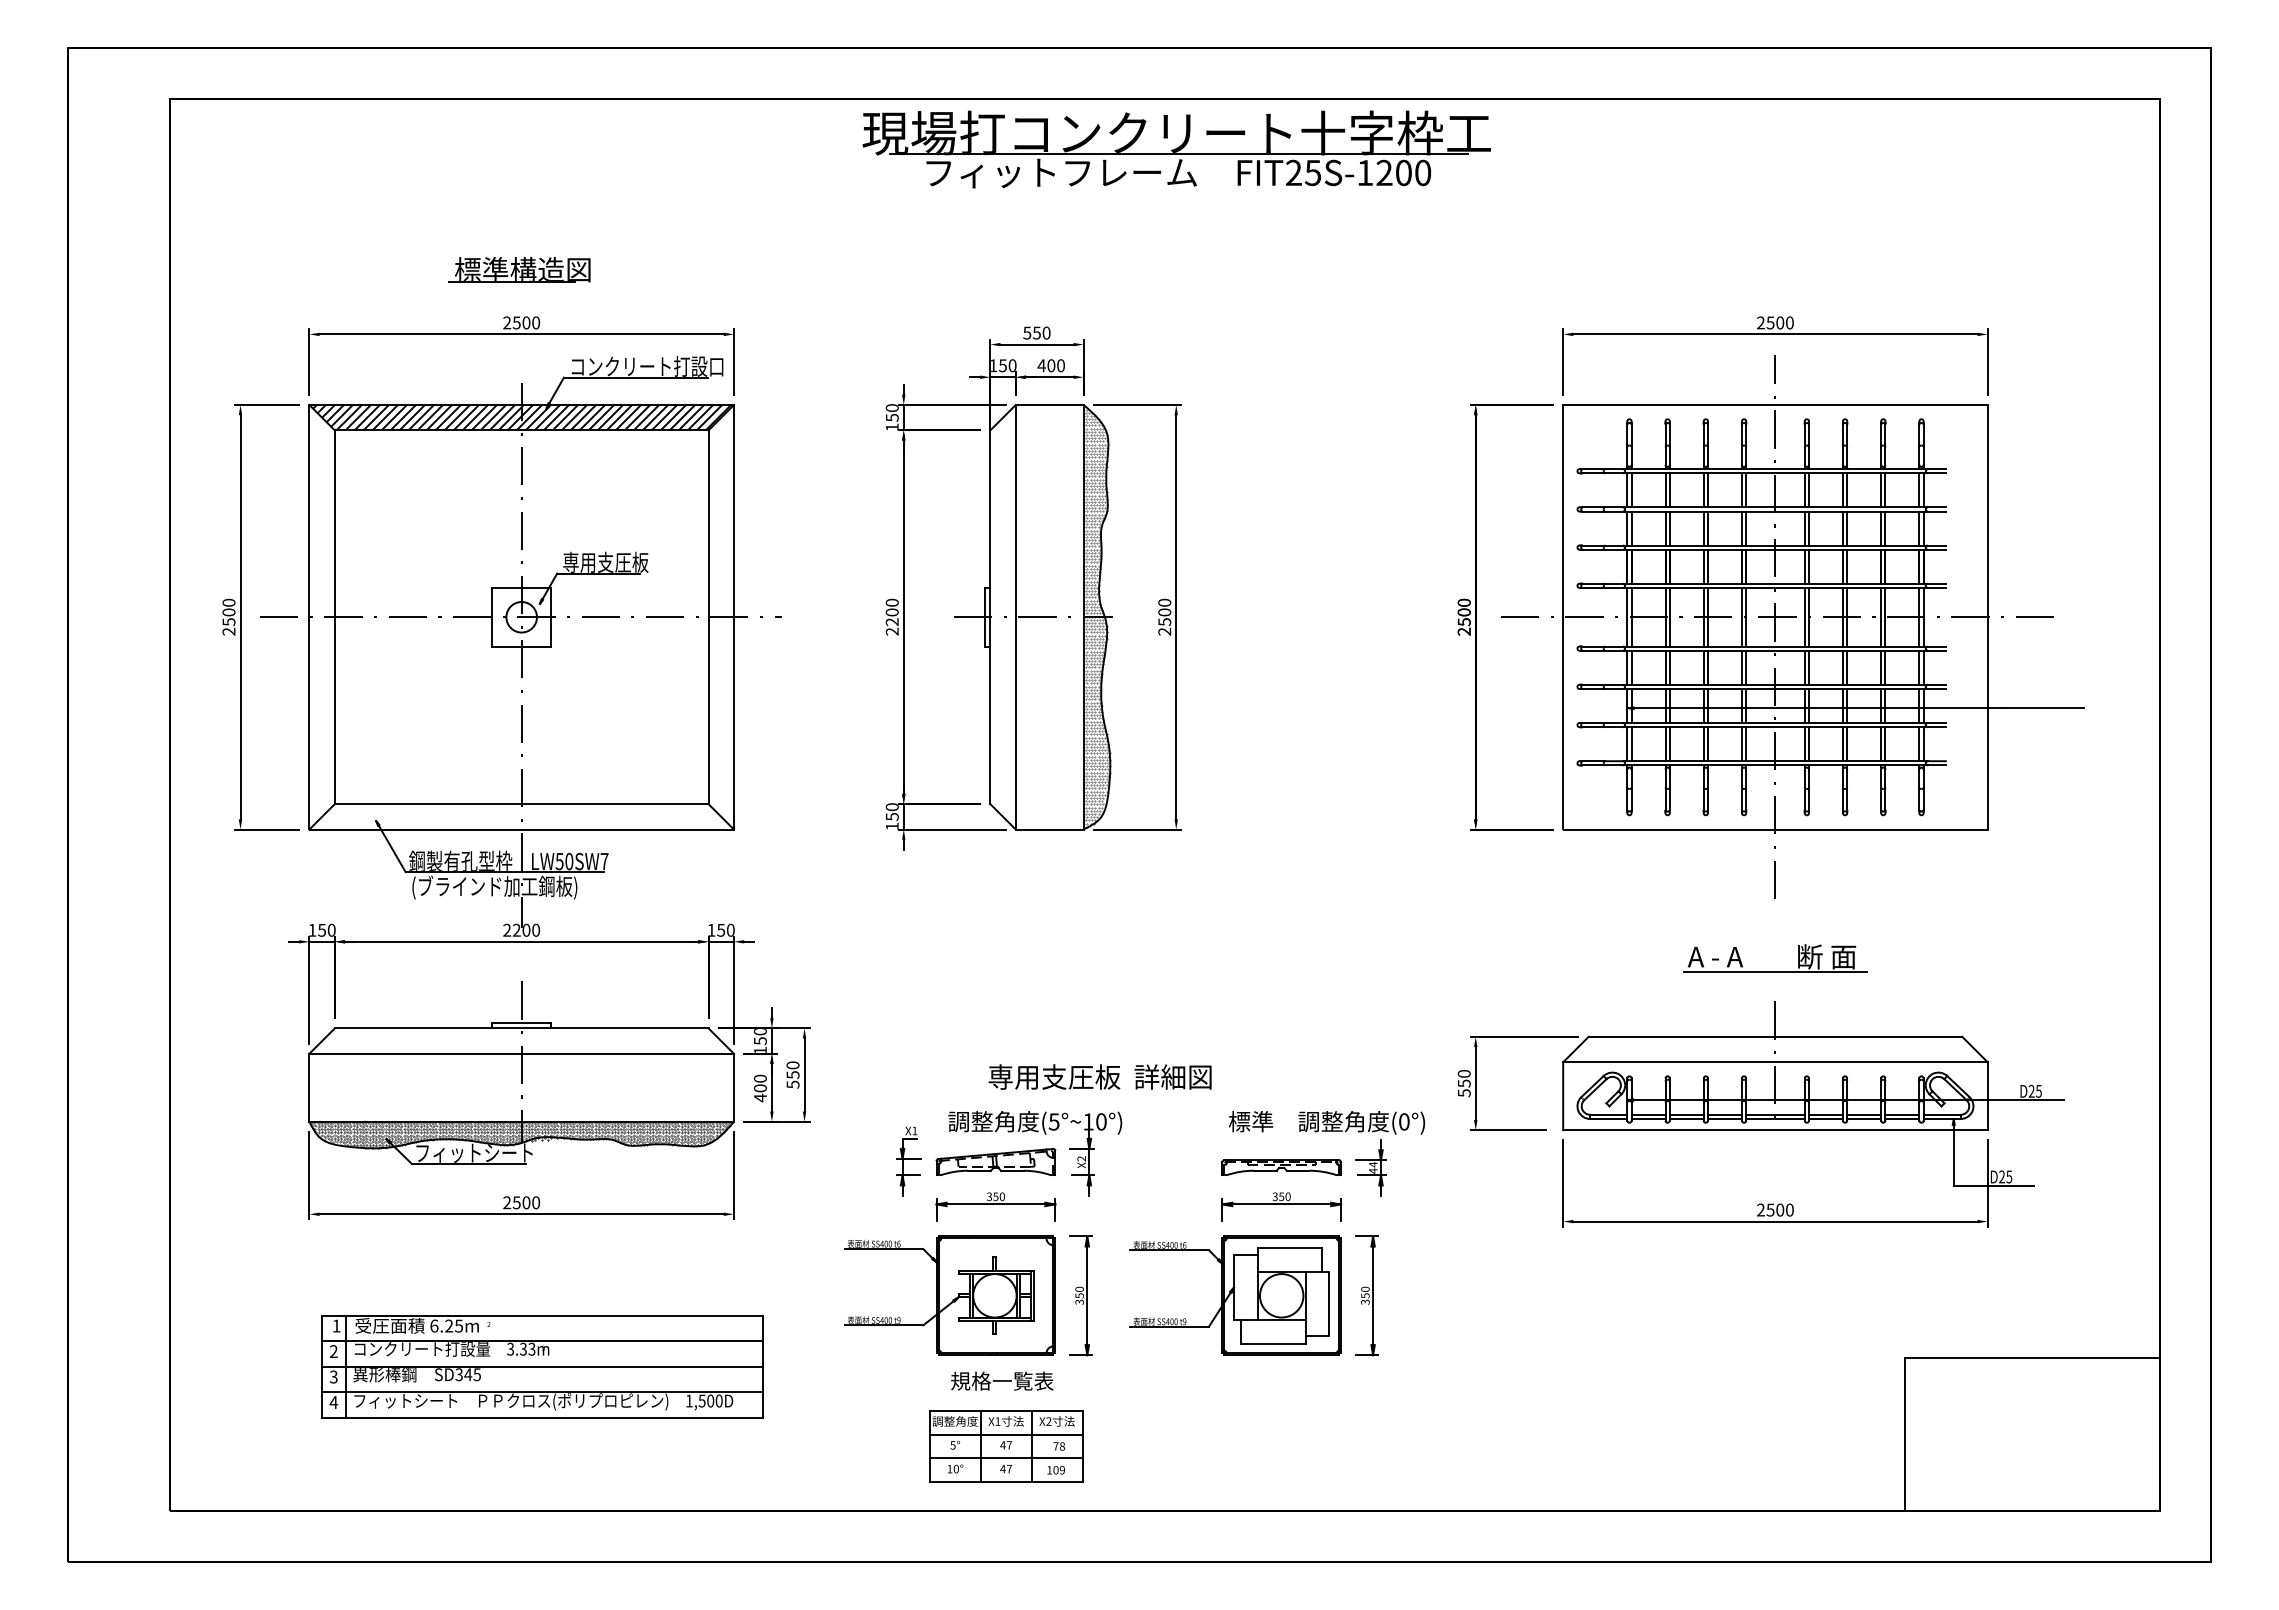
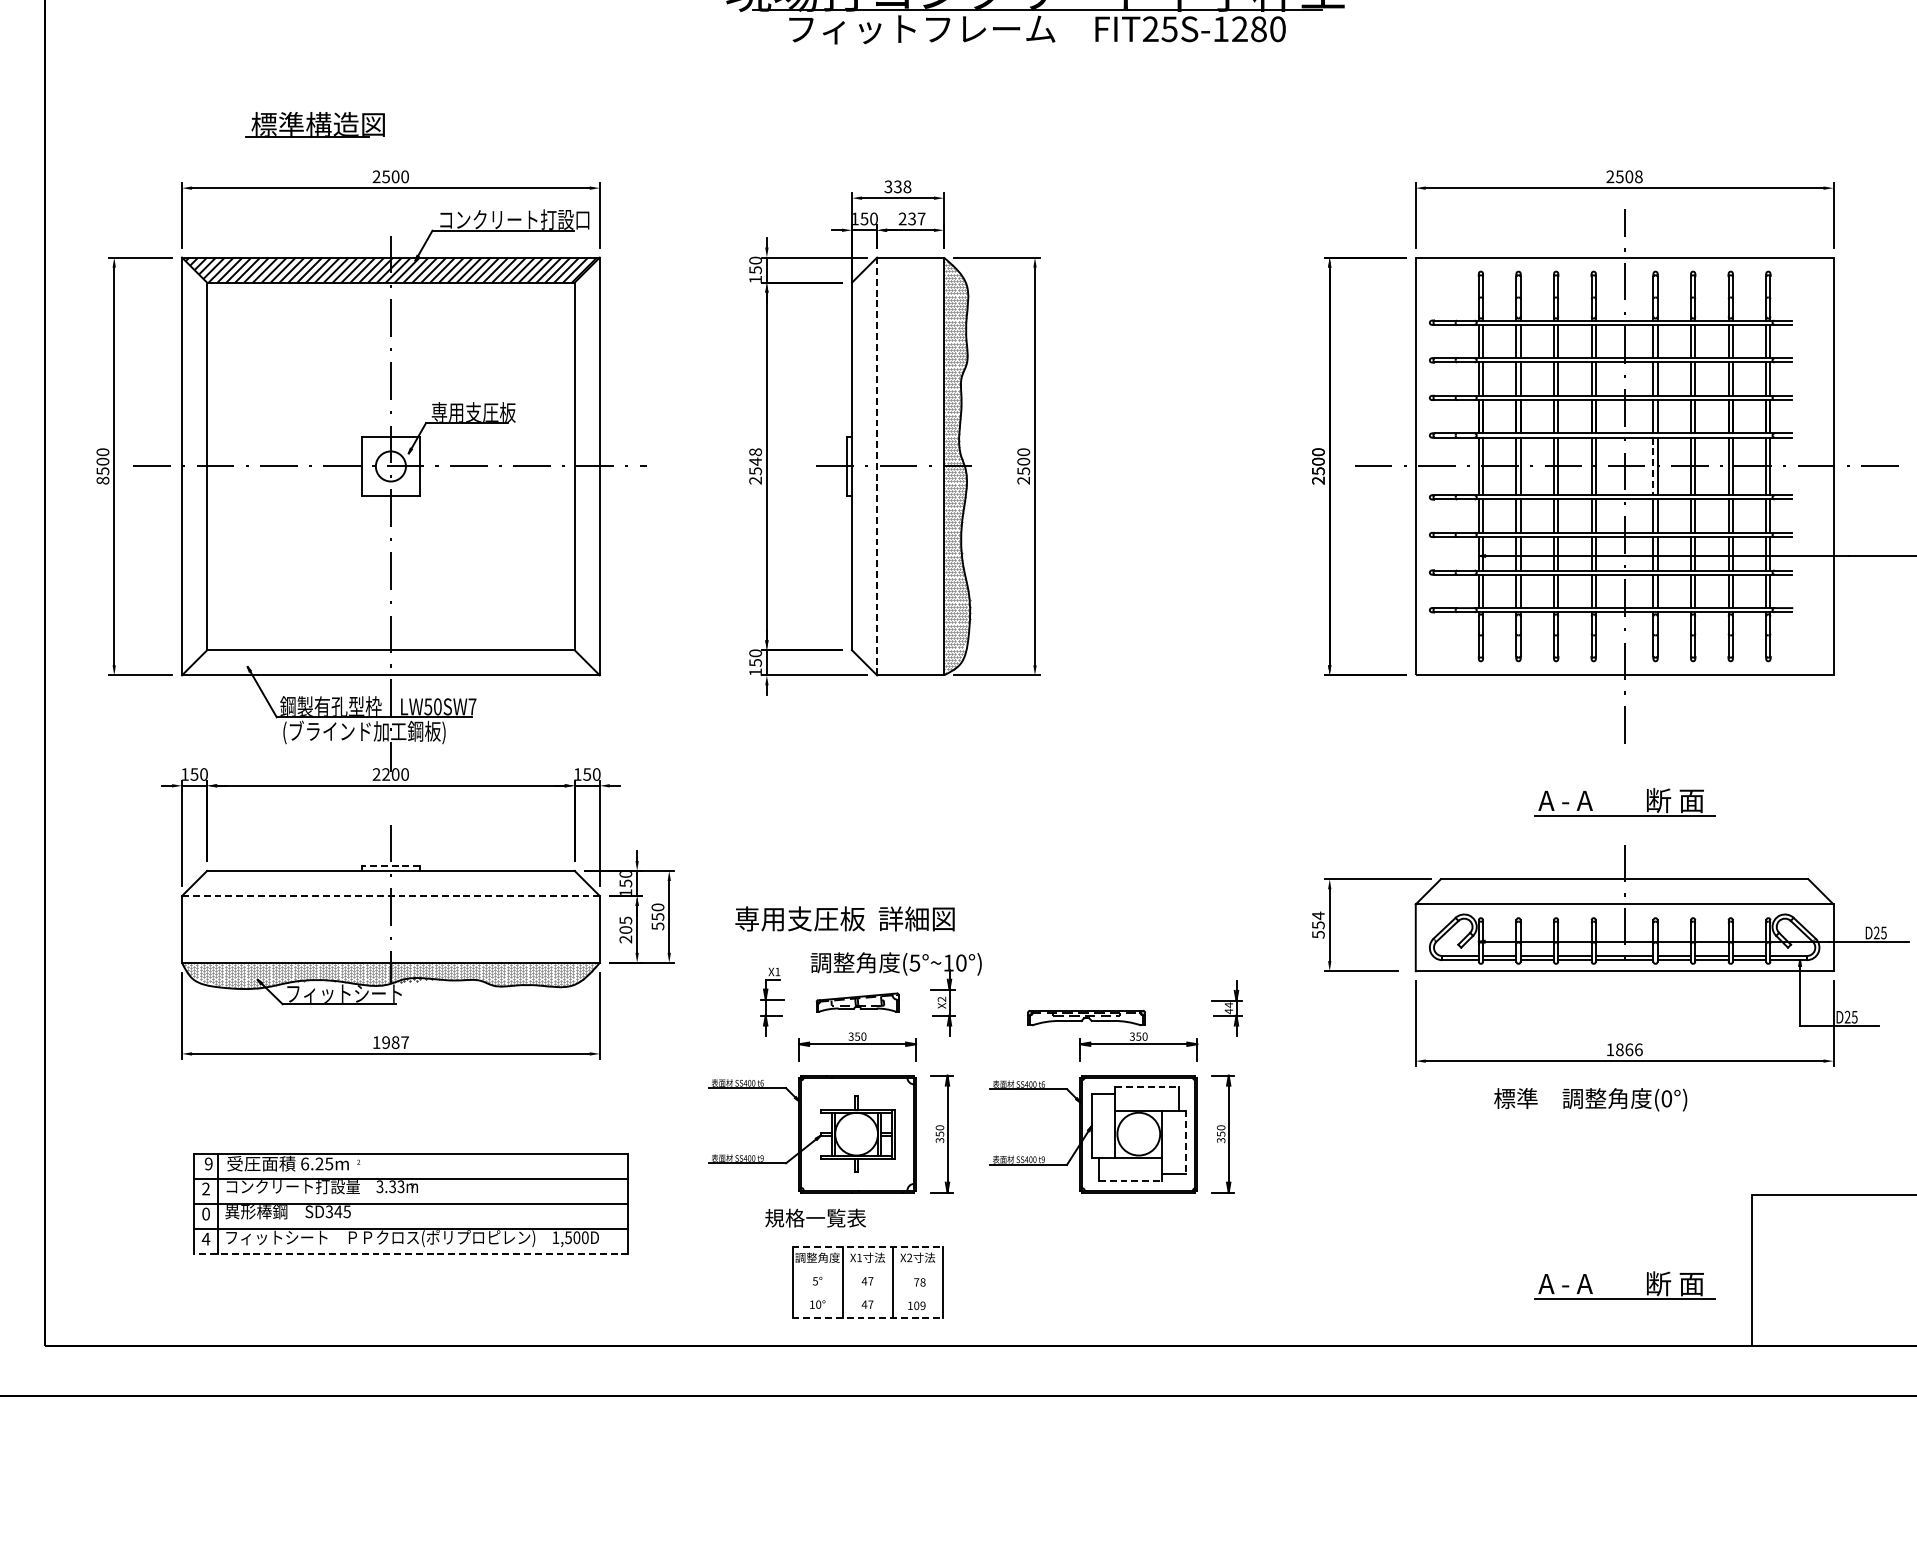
text: (1403, 172) -> (1258, 28), FIT25S-1200 -> FIT25S-1280
part: (519, 269) -> (314, 124), moved
text: (1789, 322) -> (1638, 176), 2500 -> 2508
text: (1036, 332) -> (897, 186), 550 -> 338
text: (1050, 365) -> (911, 218), 400 -> 237
text: (891, 612) -> (754, 461), 2200 -> 2548
line: (1015, 616) -> (876, 465), solid -> dashed
line: (1804, 617) -> (1653, 466), solid -> dashed
text: (228, 631) -> (102, 480), 2500 -> 8500
line: (521, 1023) -> (390, 866), solid -> dashed
line: (522, 1053) -> (391, 895), solid -> dashed
text: (1463, 1073) -> (1317, 915), 550 -> 554
text: (1099, 1076) -> (844, 918), moved
text: (759, 1088) -> (624, 930), 400 -> 205
text: (1326, 1122) -> (1590, 1099), moved
hatch: (521, 1135) -> (390, 976), removed
part: (995, 1161) -> (857, 1001), size x0.7
part: (1281, 1167) -> (1086, 1017), moved
text: (521, 1202) -> (390, 1042), 2500 -> 1987
text: (1775, 1209) -> (1624, 1049), 2500 -> 1866
line: (1290, 1248) -> (1147, 1087), solid -> dashed
line: (1329, 1304) -> (1185, 1142), solid -> dashed
text: (336, 1325) -> (208, 1163), 1 -> 9
line: (1273, 1343) -> (1130, 1181), solid -> dashed
text: (333, 1376) -> (205, 1213), 3 -> 0
text: (1002, 1380) -> (815, 1217), moved
line: (1006, 1410) -> (867, 1247), solid -> dashed
line: (542, 1417) -> (411, 1253), solid -> dashed
line: (1005, 1434) -> (866, 1270), removed
line: (1005, 1458) -> (866, 1294), removed
part: (1775, 1462) -> (1624, 1298), added
line: (1006, 1482) -> (867, 1317), solid -> dashed

